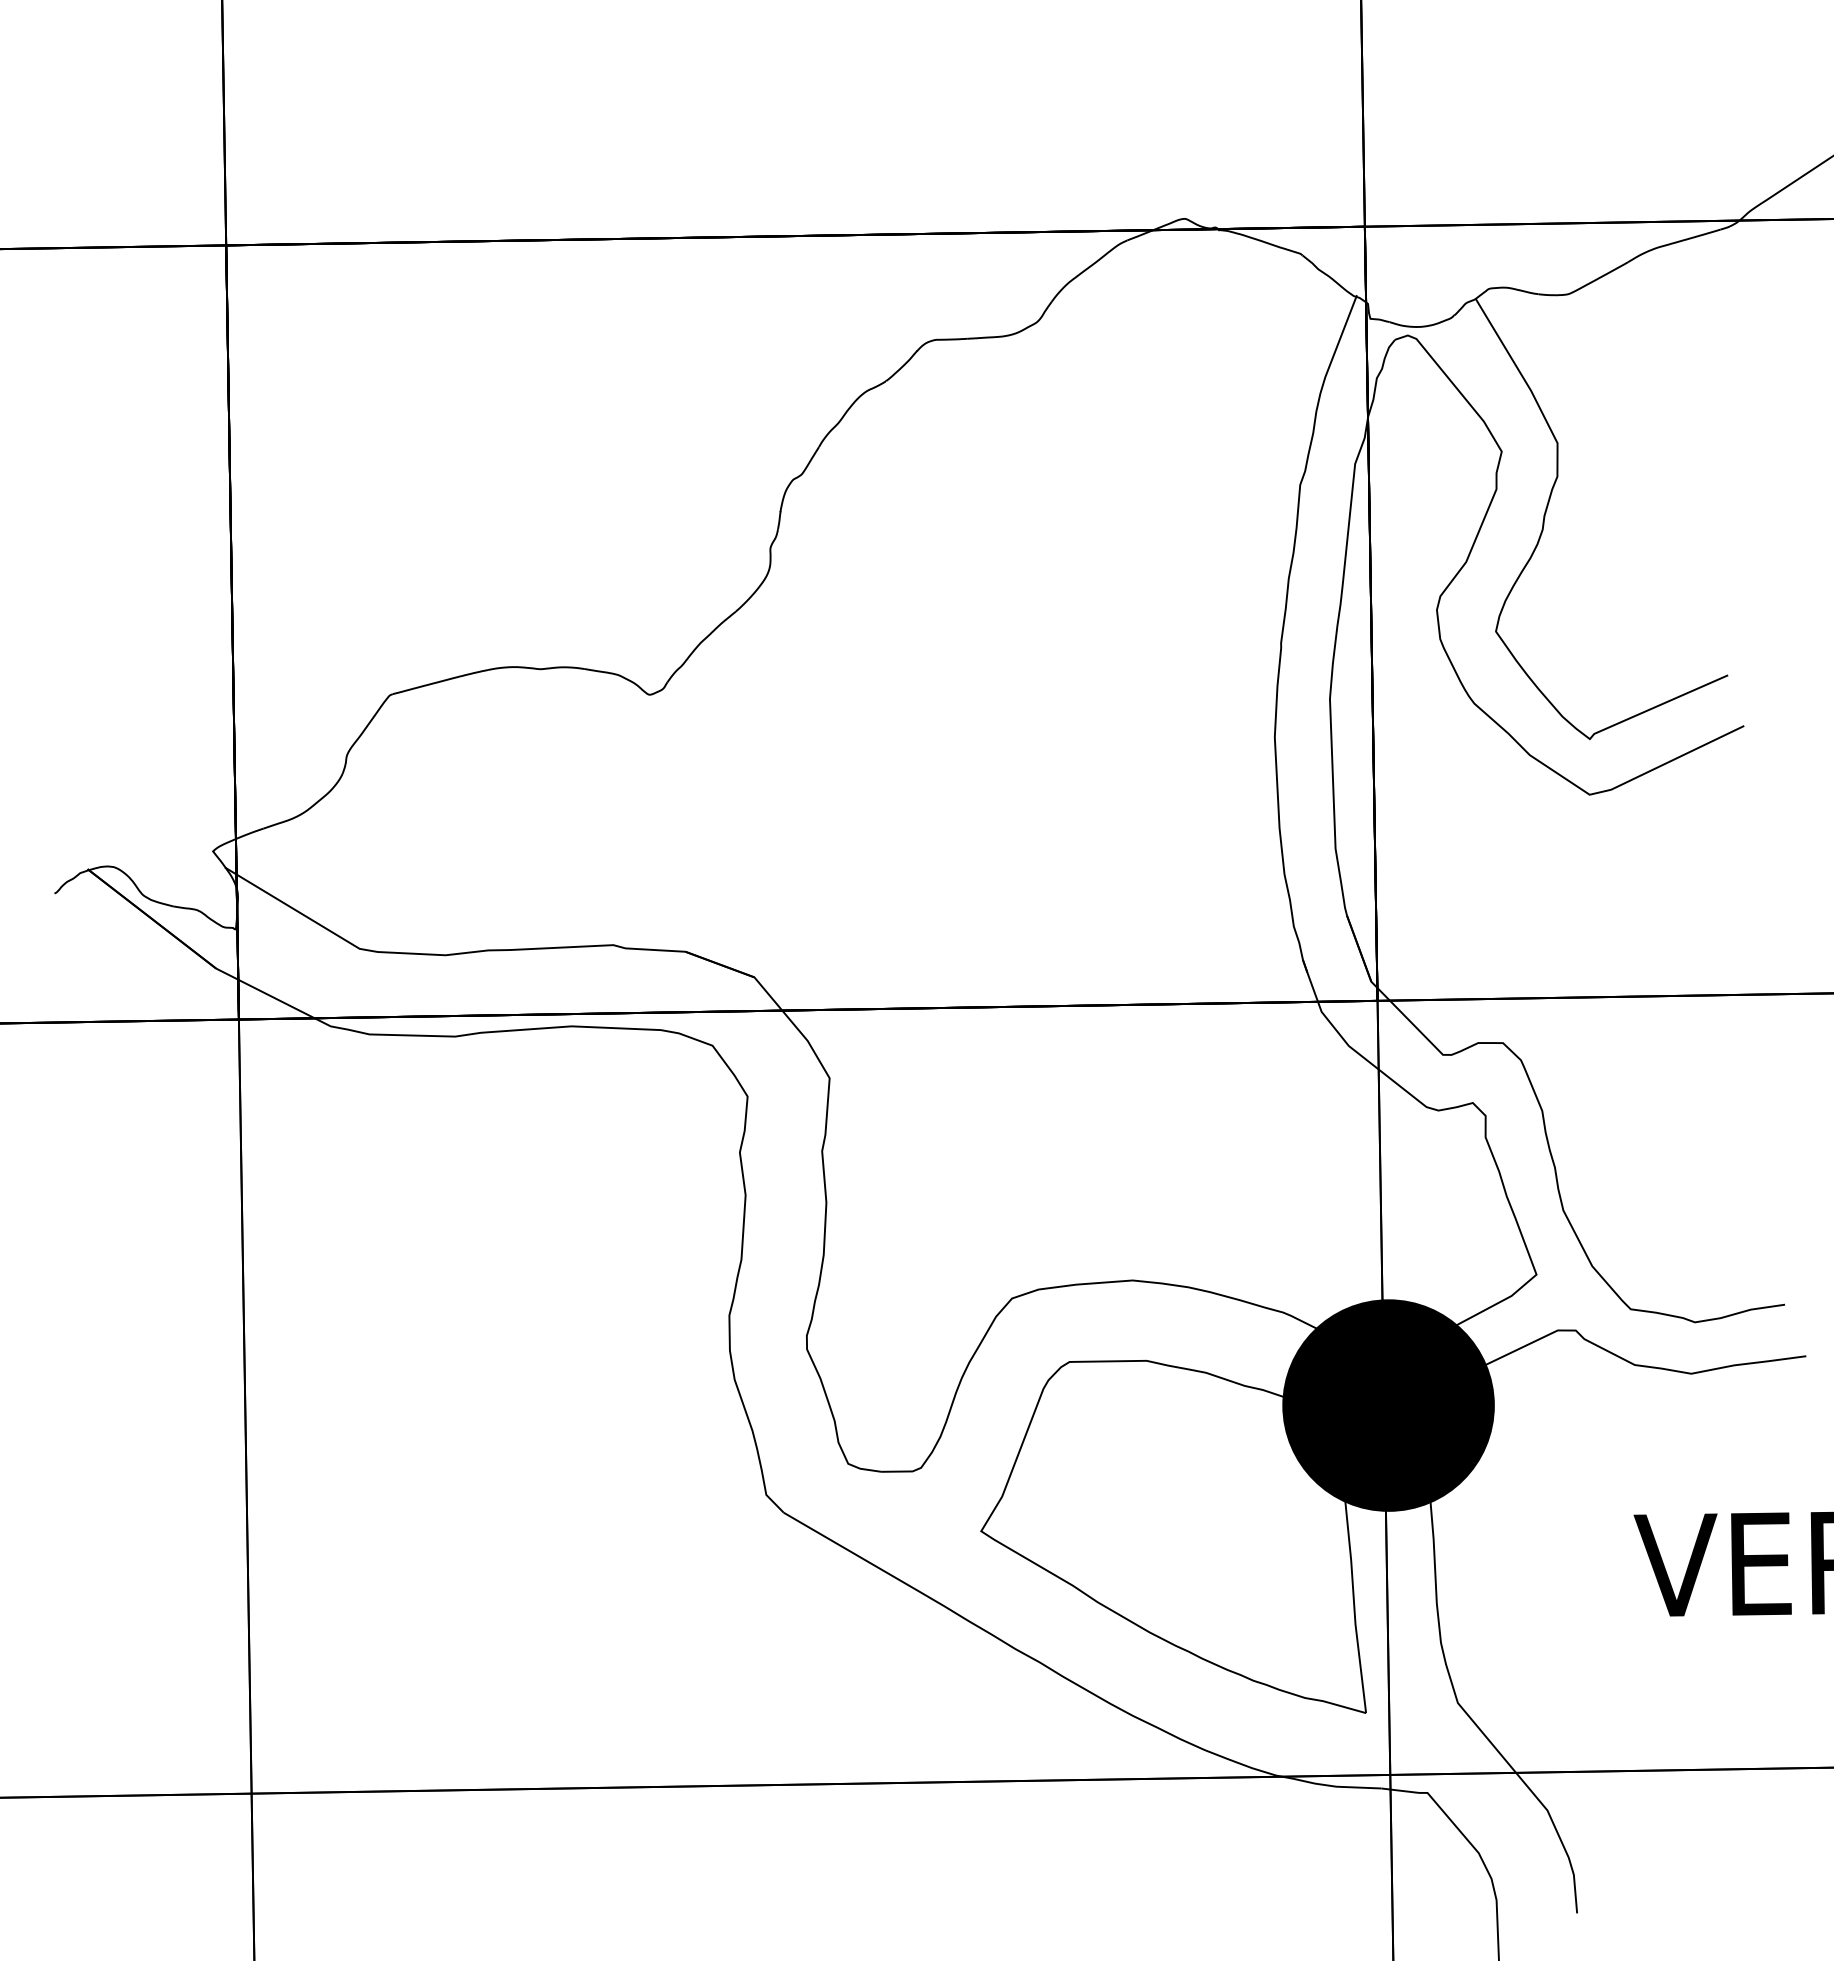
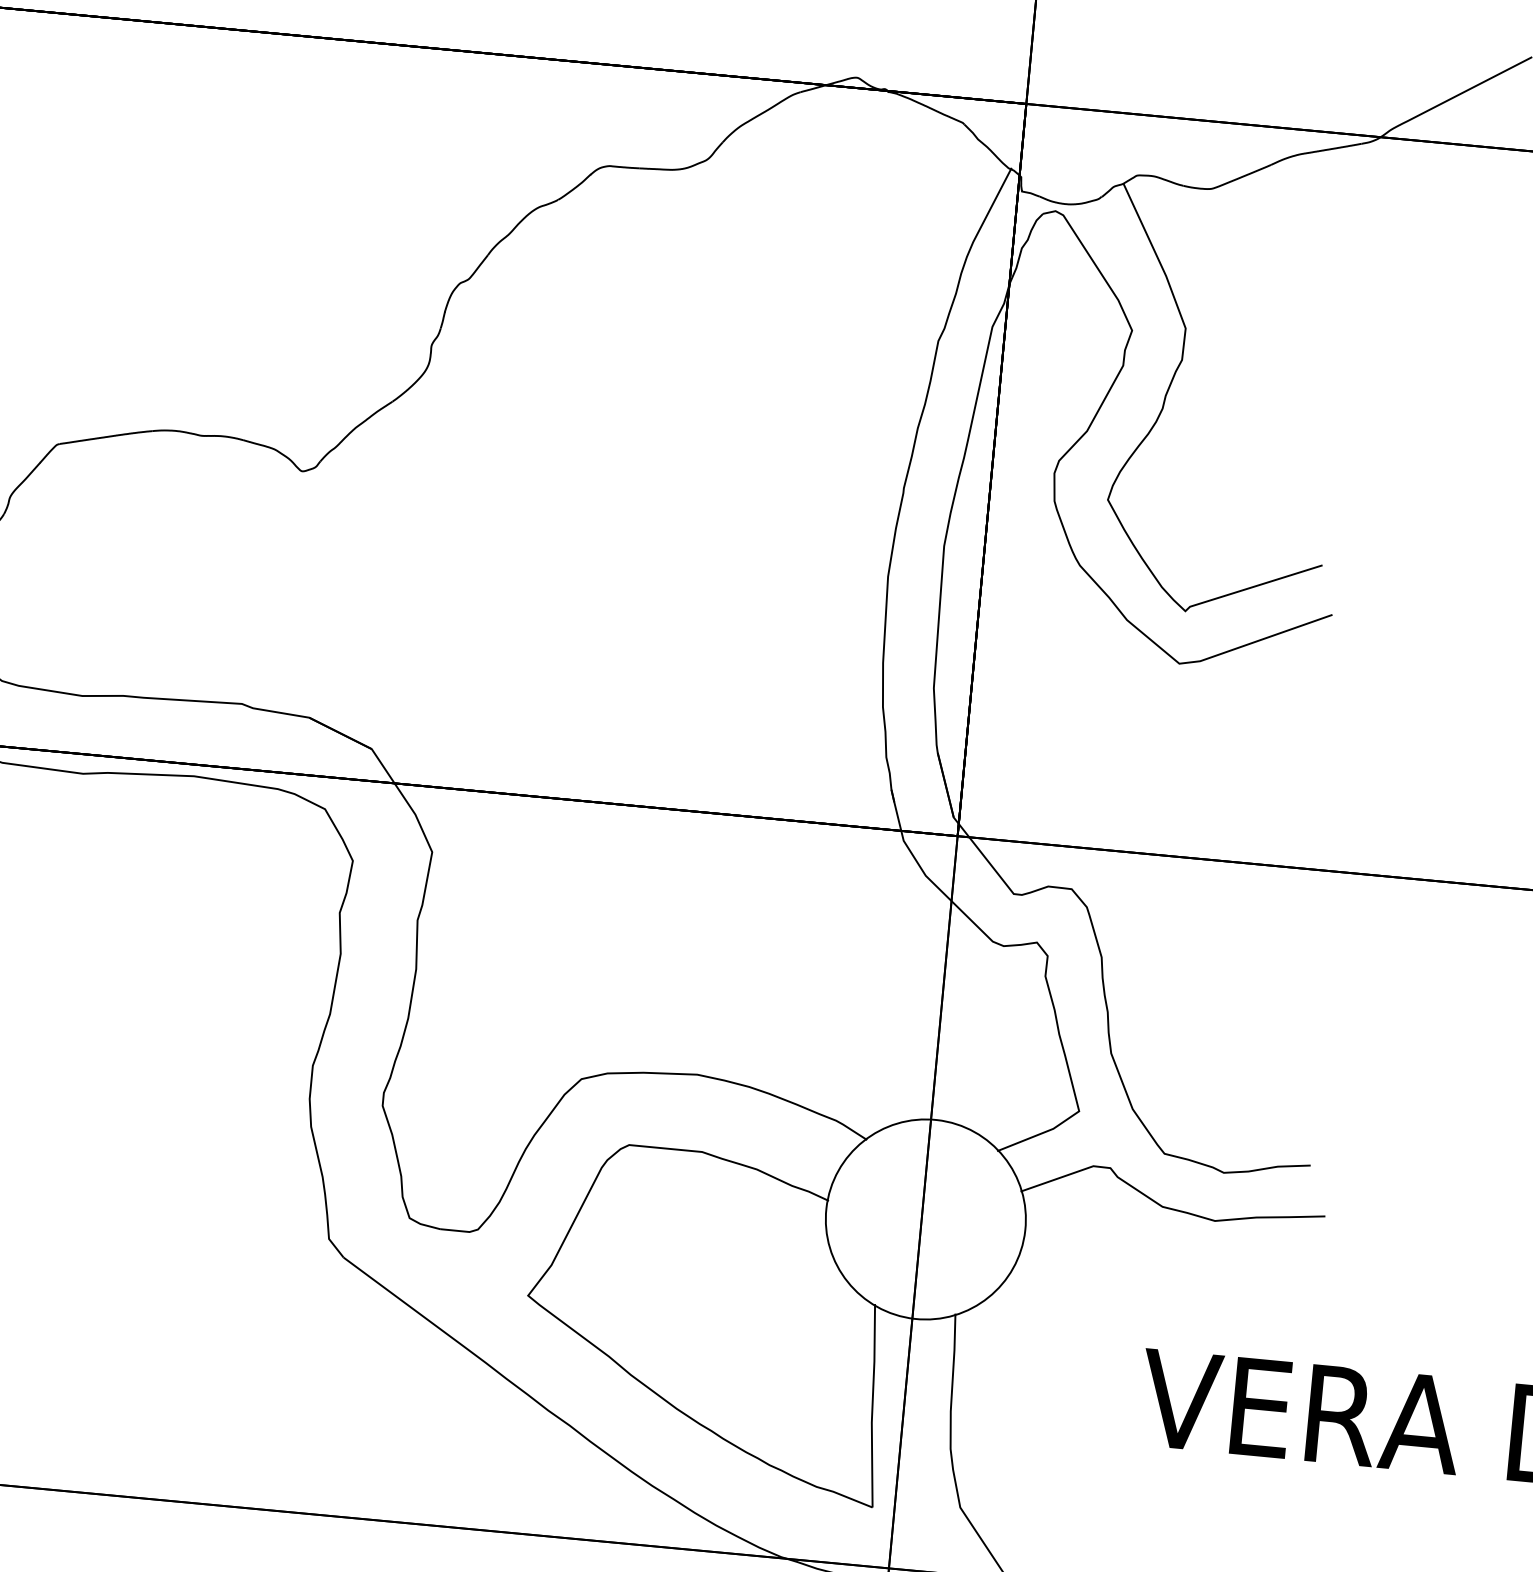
fill: (1388, 1405) -> (925, 1219), removed
fill: (1388, 1405) -> (925, 1219), removed

